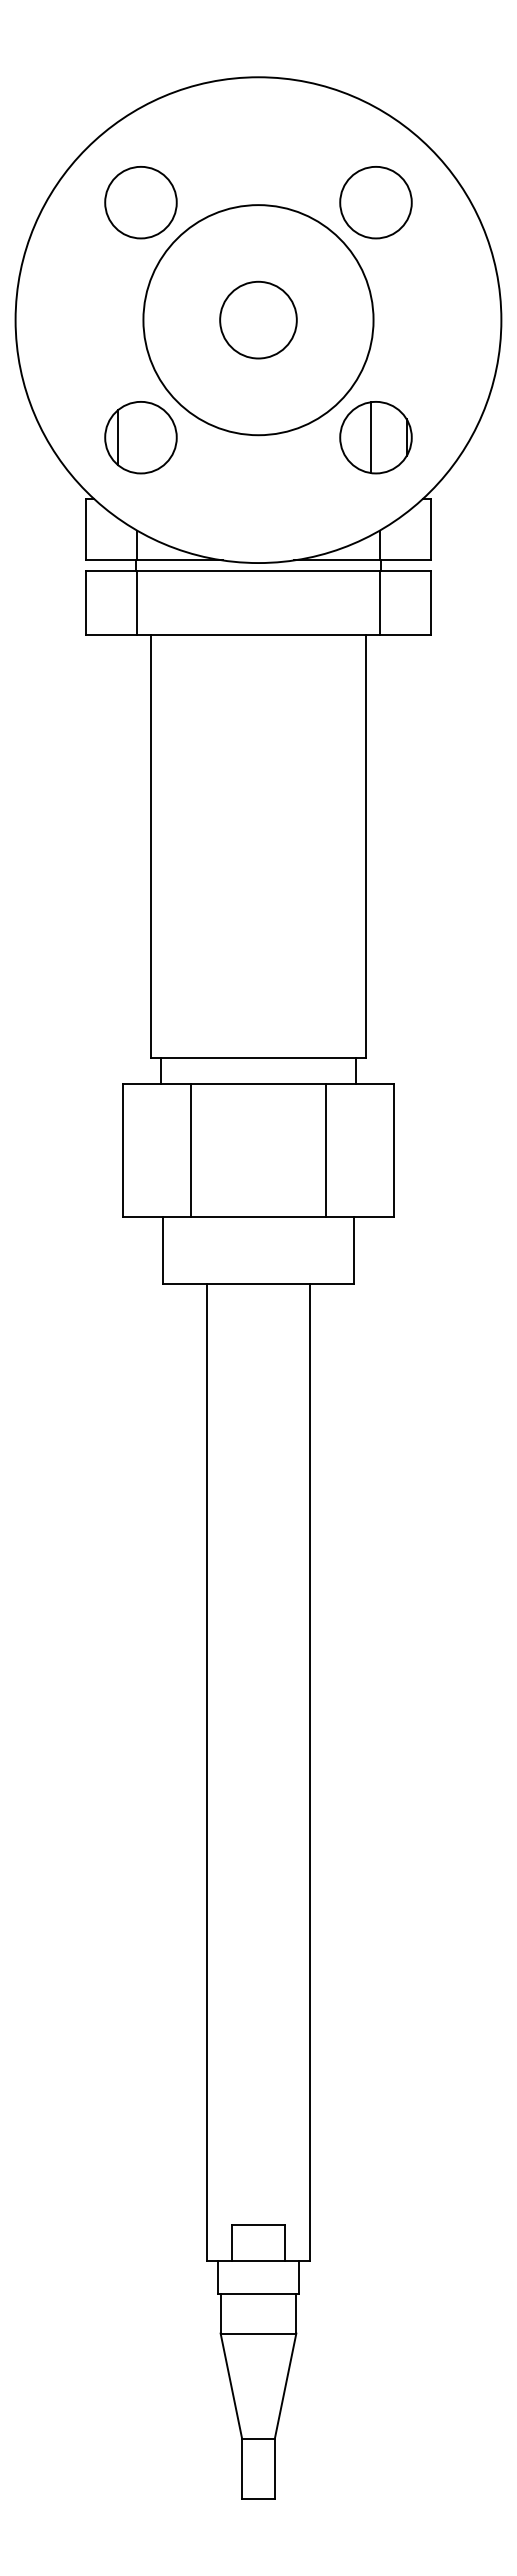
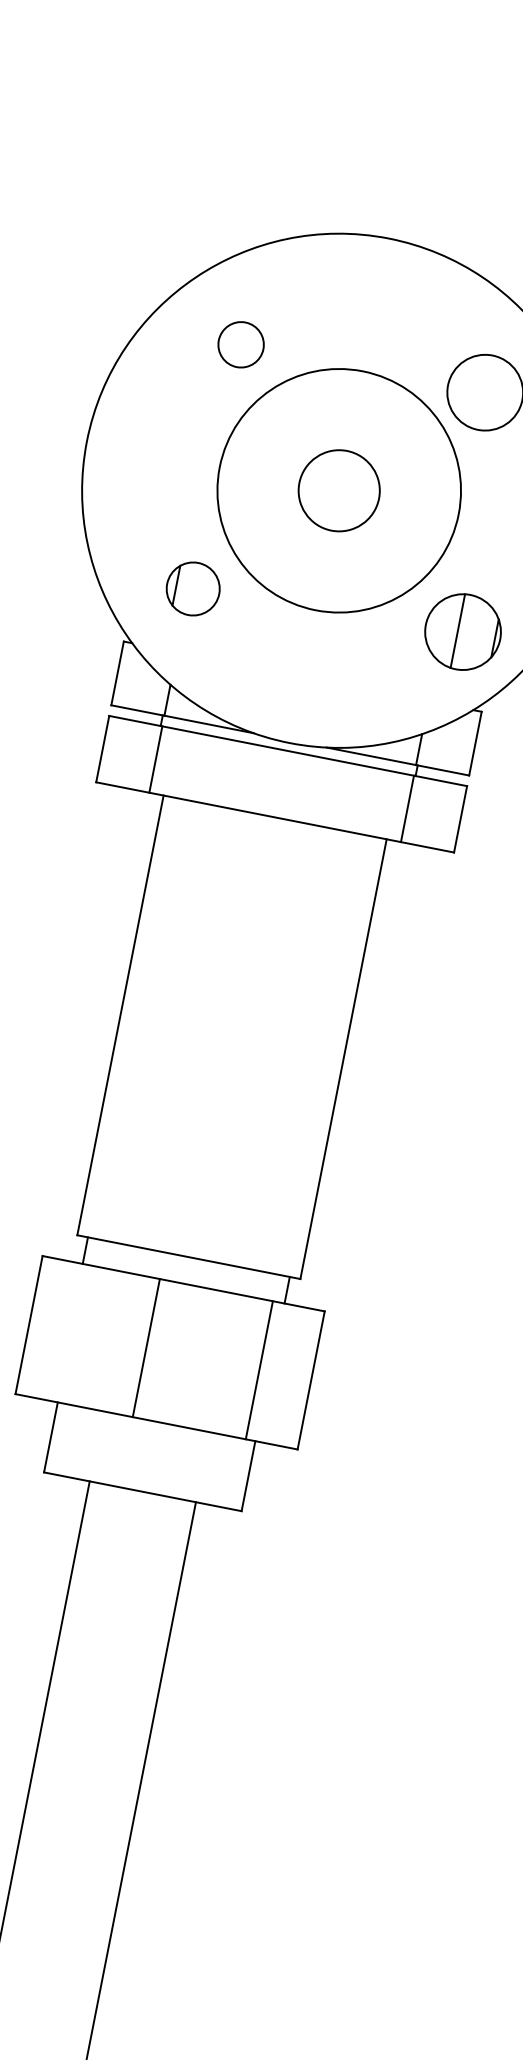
circle: (140, 202) -> (240, 344), size x0.6
part: (140, 437) -> (192, 588), size x0.7
part: (375, 437) -> (462, 631), moved
line: (190, 1149) -> (146, 1347), moved
line: (326, 1149) -> (259, 1369), moved

